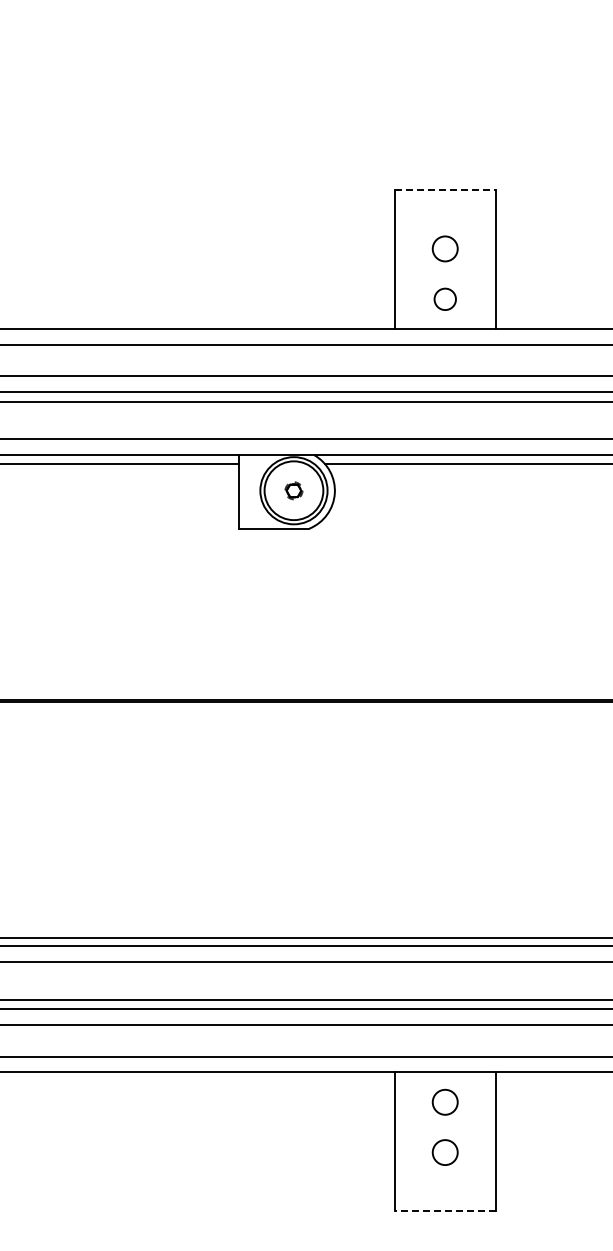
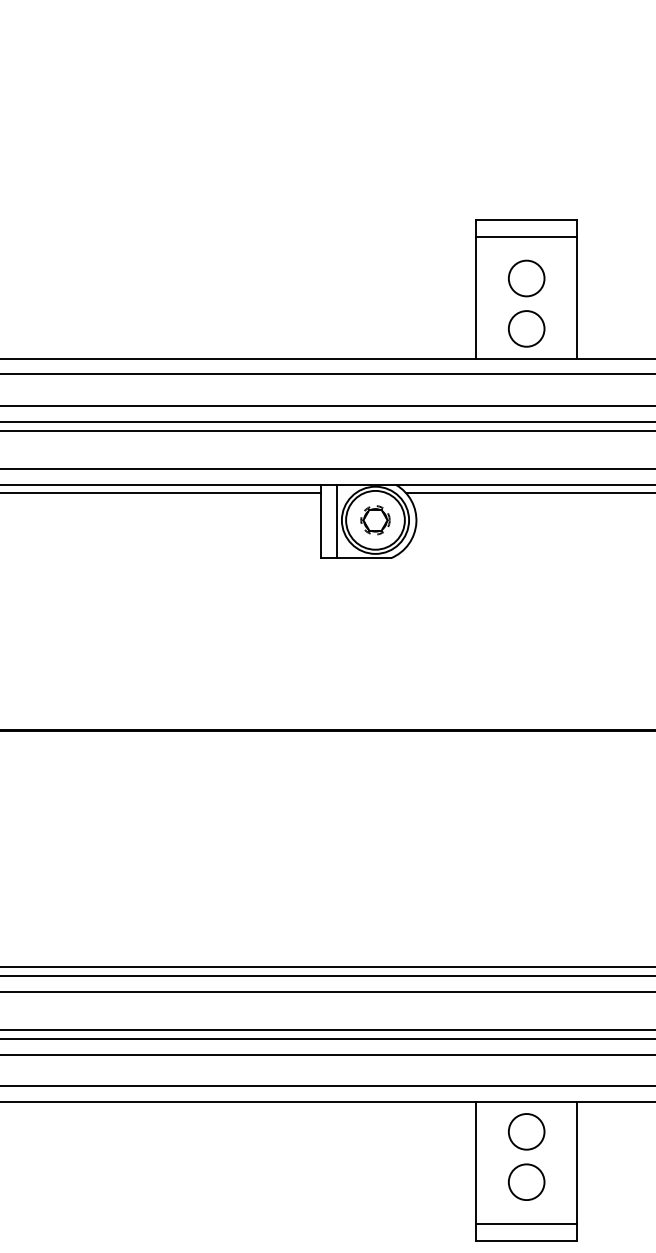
line: (445, 189) -> (527, 219), dashed -> solid
line: (444, 206) -> (526, 236), added
circle: (444, 248) -> (526, 278), size x1.43
circle: (444, 298) -> (526, 328), size x1.67
part: (293, 490) -> (375, 520), size x1.67
line: (254, 491) -> (336, 521), added
circle: (444, 1101) -> (526, 1131), size x1.43
circle: (444, 1151) -> (526, 1181), size x1.43
line: (444, 1194) -> (526, 1224), added
line: (444, 1211) -> (526, 1241), dashed -> solid

